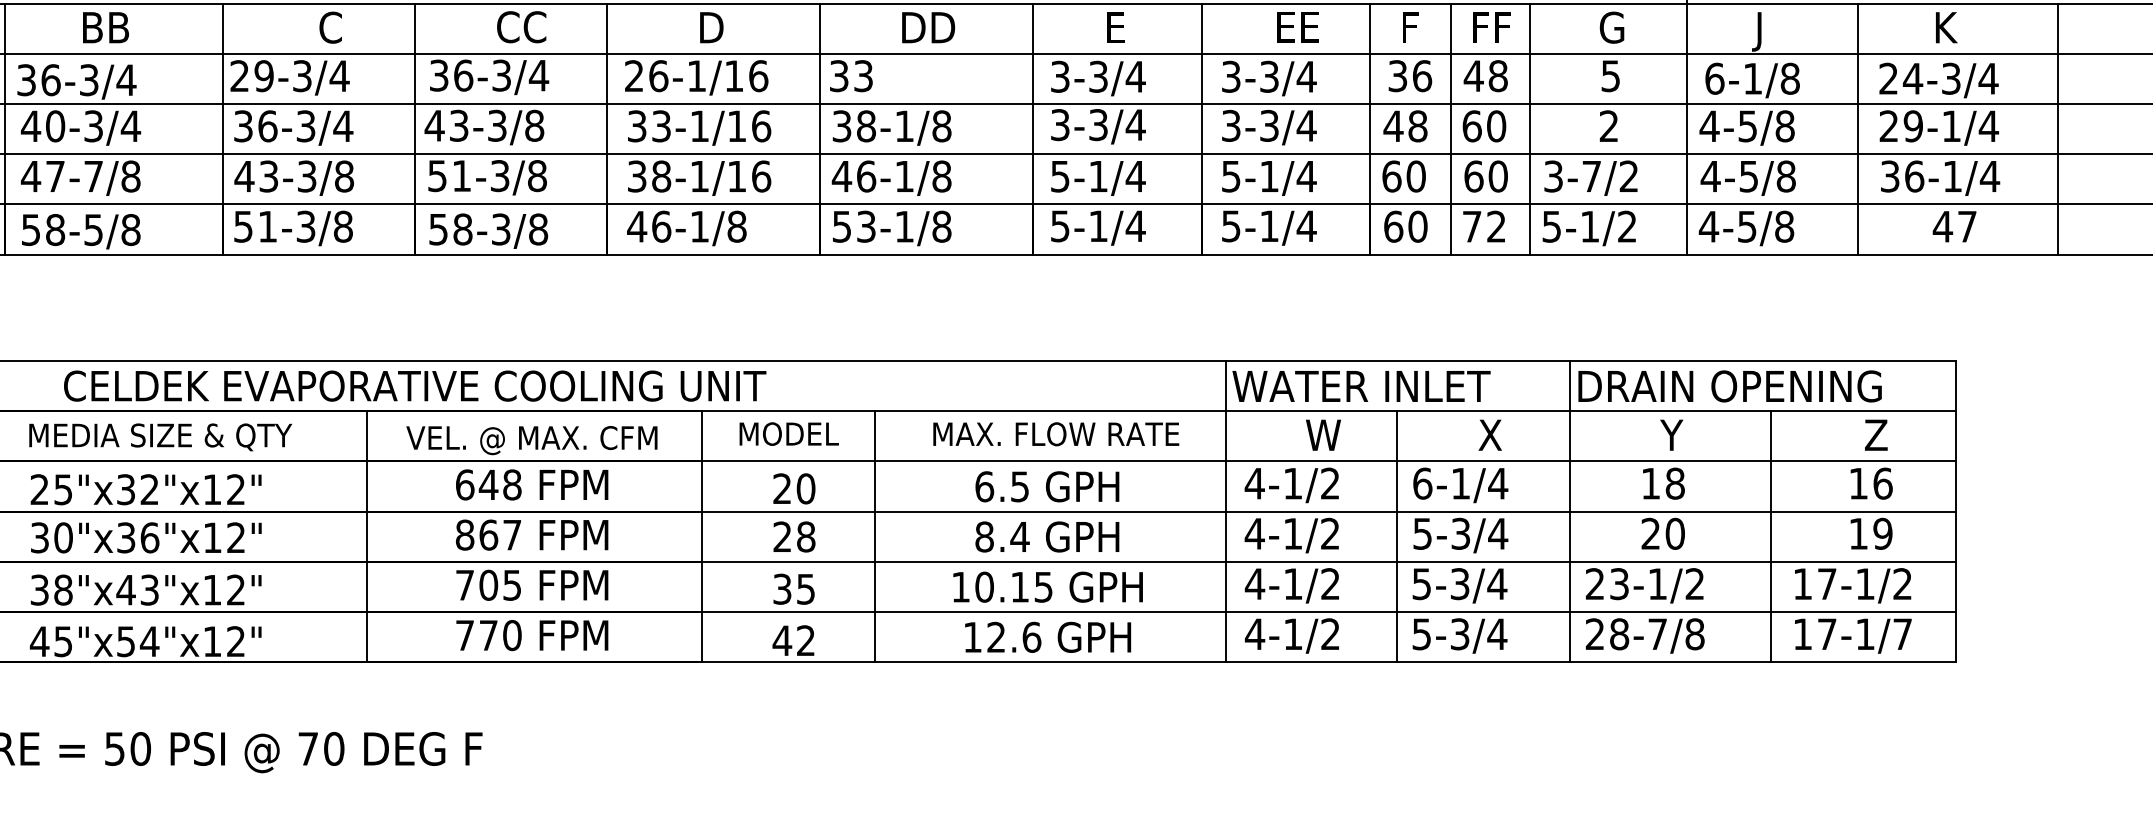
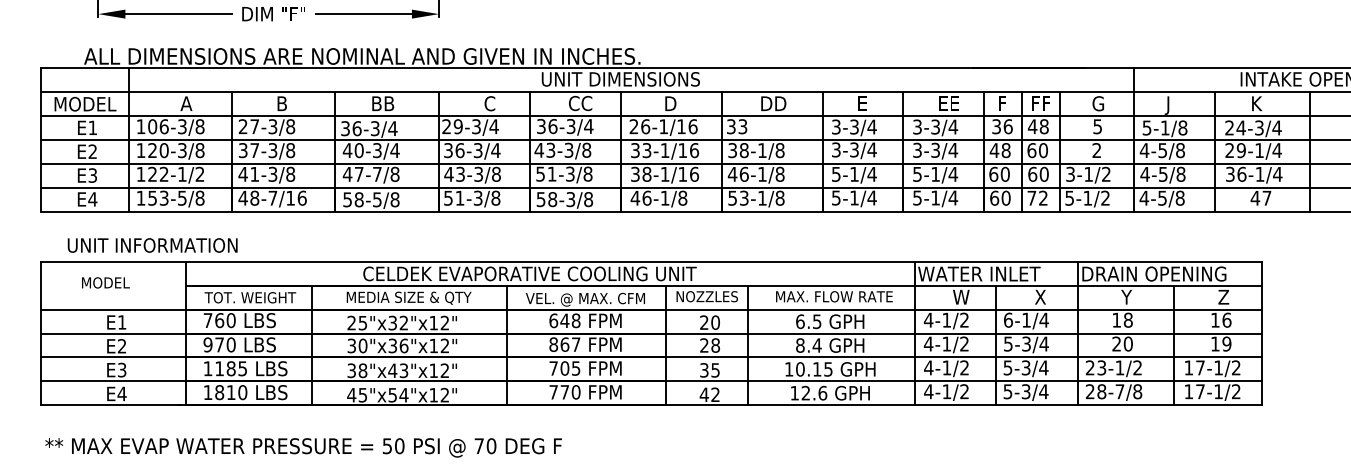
text: (1713, 77) -> (1146, 127), 6-1/8 -> 5-1/8
text: (1591, 176) -> (1088, 174), 3-7/2 -> 3-1/2
text: (786, 433) -> (706, 296), MODEL -> NOZZLES
text: (1903, 633) -> (1236, 391), 17-1/7 -> 17-1/2

